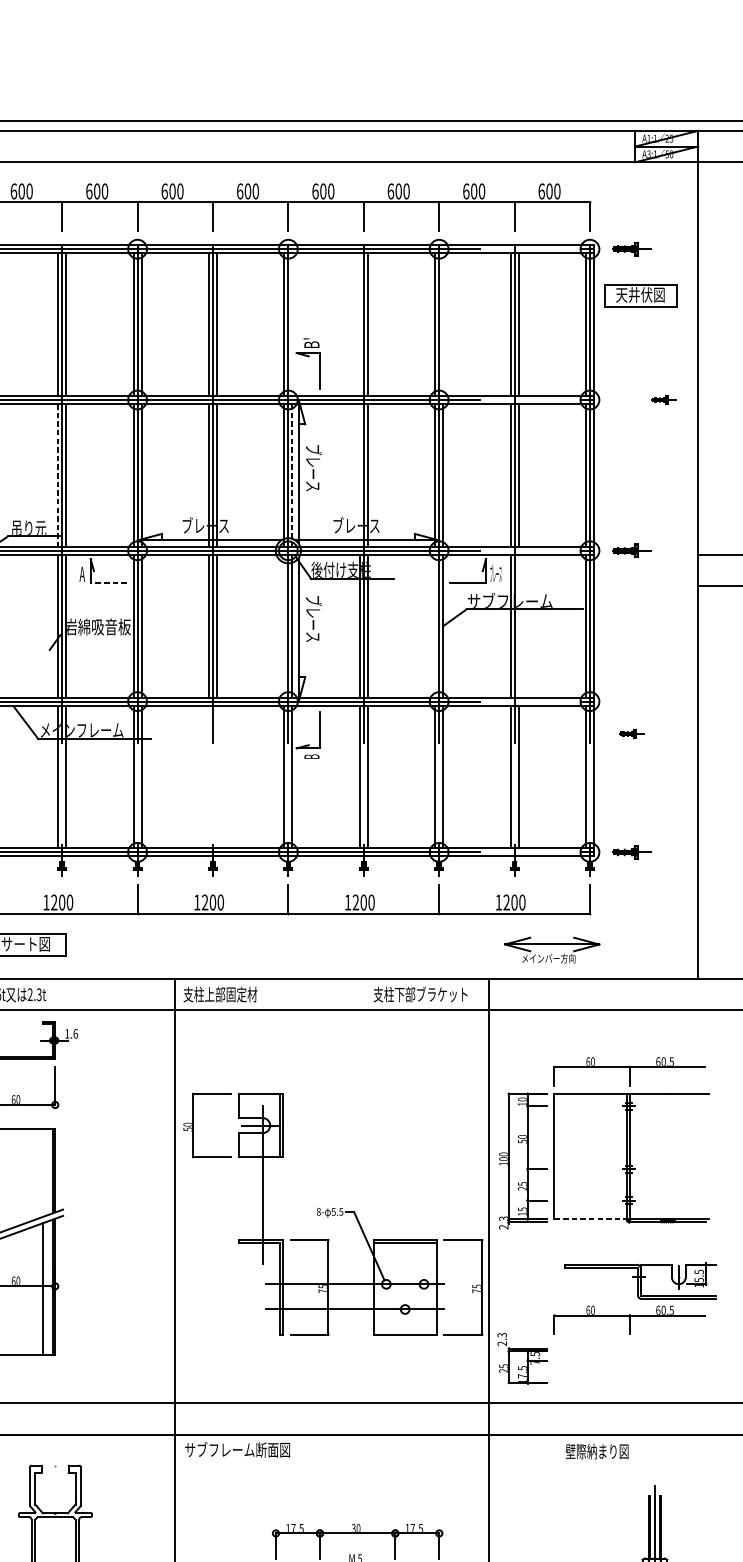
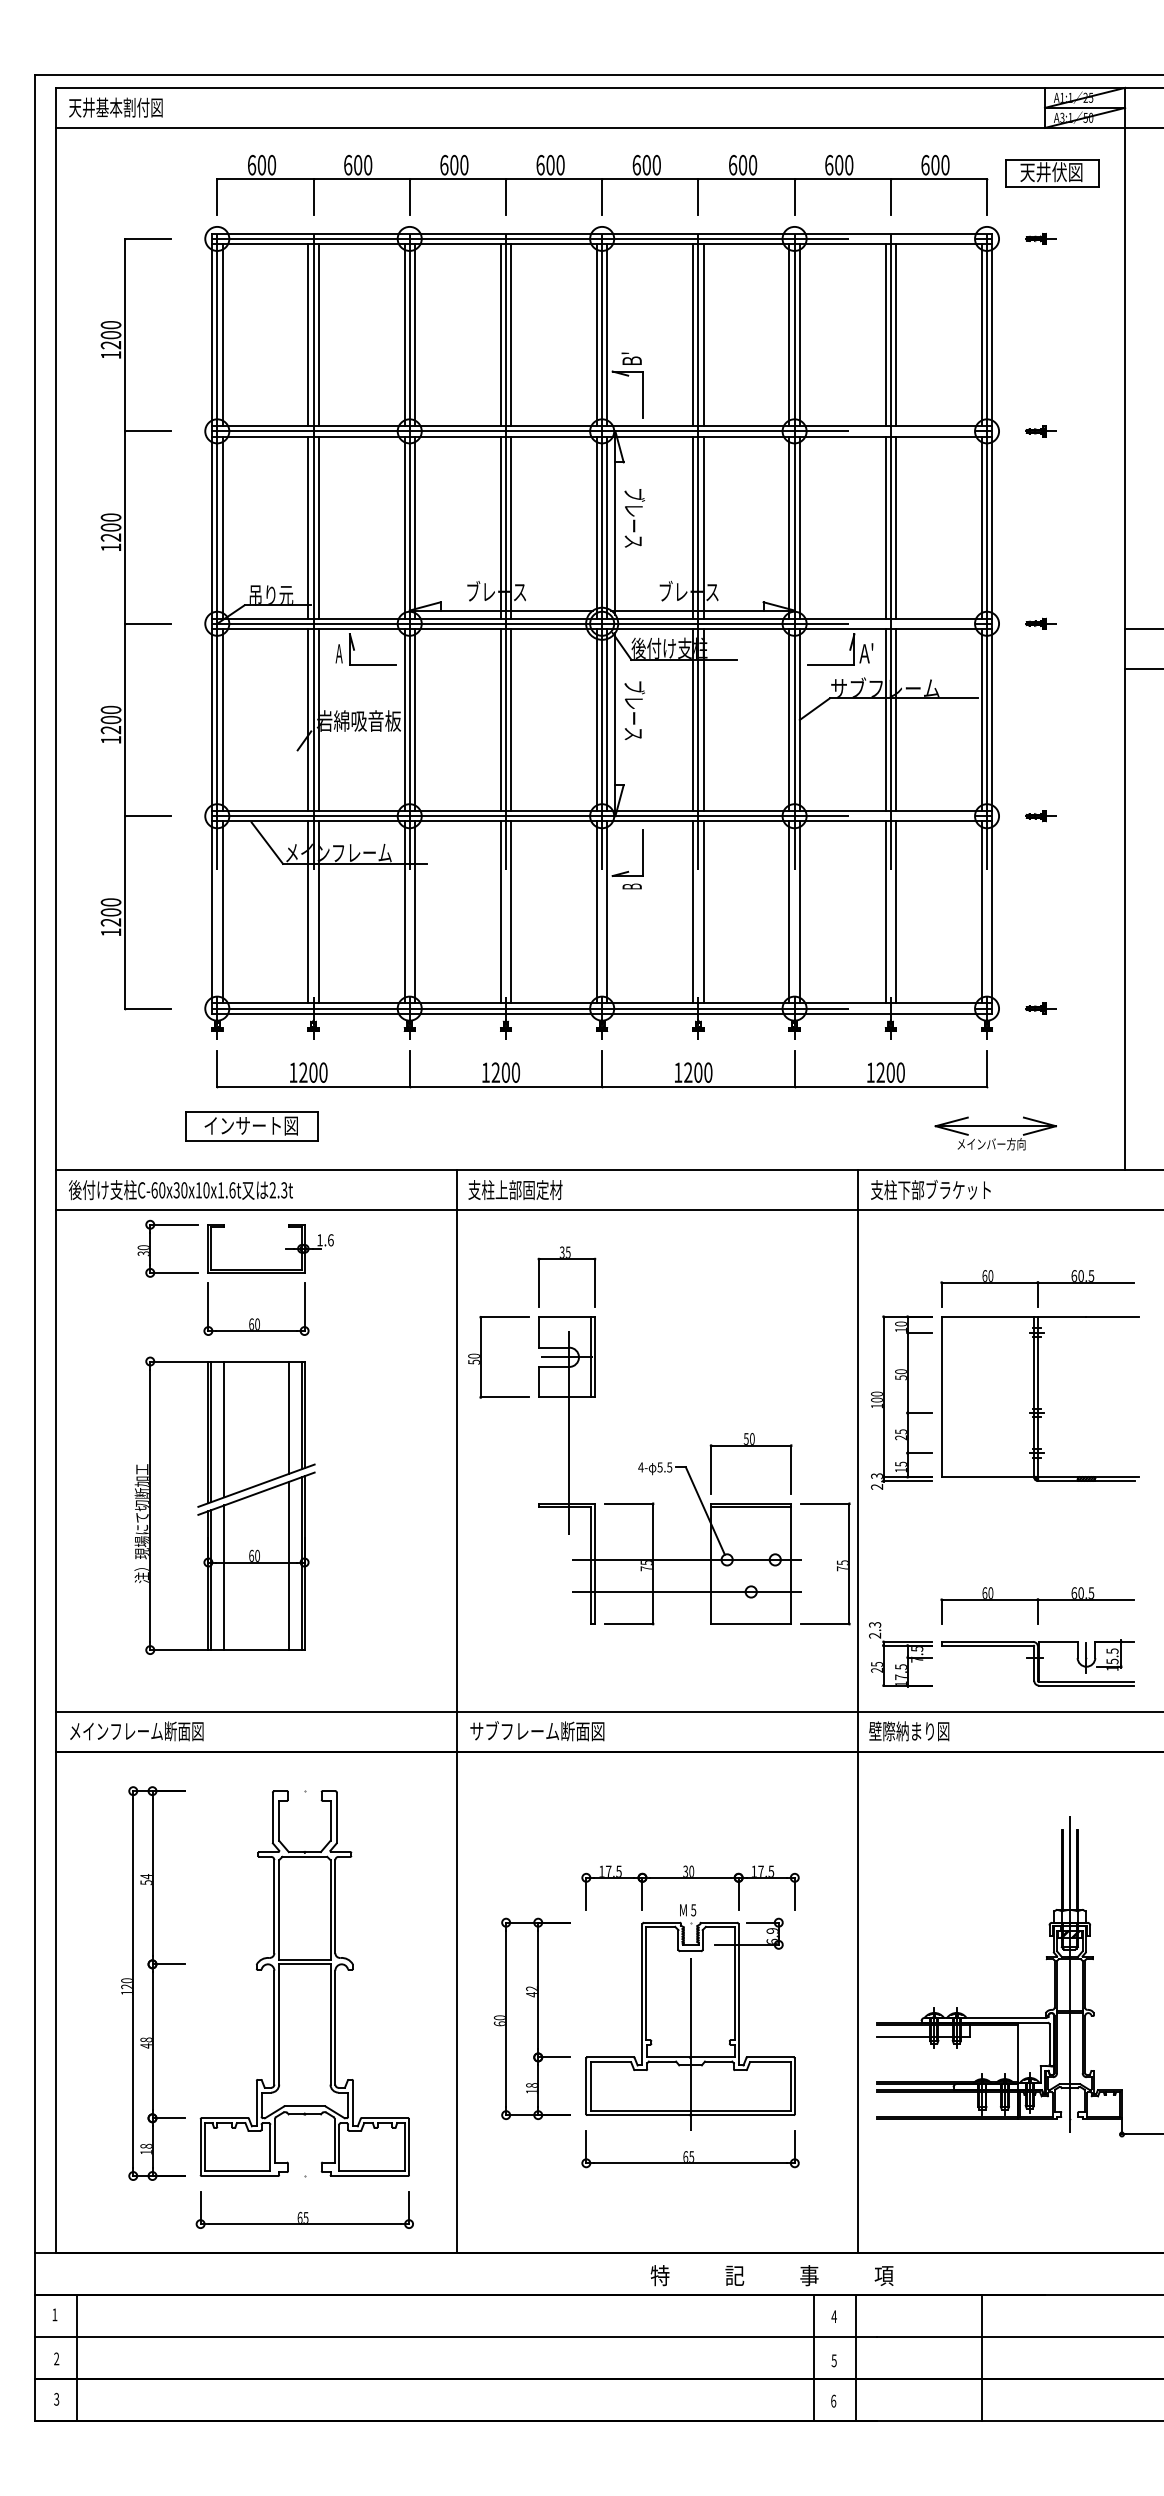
part: (631, 248) -> (1040, 238), size x0.62
part: (641, 295) -> (1052, 173), moved
line: (292, 324) -> (607, 335), added
line: (359, 324) -> (693, 335), added
line: (443, 324) -> (799, 335), added
part: (663, 400) -> (1040, 431), moved
line: (359, 475) -> (693, 527), added
line: (58, 476) -> (308, 528), dashed -> solid
line: (292, 476) -> (607, 528), dashed -> solid
part: (631, 550) -> (1040, 623), size x0.62
text: (495, 573) -> (866, 652), ブレース -> A'
line: (108, 582) -> (372, 664), dashed -> solid
line: (283, 626) -> (596, 720), added
line: (435, 626) -> (789, 720), added
line: (519, 626) -> (896, 720), added
part: (631, 733) -> (1040, 816), moved
line: (208, 777) -> (500, 912), added
line: (217, 777) -> (511, 912), added
part: (631, 852) -> (1040, 1008), size x0.62
part: (551, 950) -> (995, 1133), moved
text: (420, 994) -> (930, 1189), moved
part: (260, 1048) -> (566, 1259), added
line: (42, 1172) -> (288, 1417), added
part: (404, 1195) -> (750, 1446), added
text: (318, 1211) -> (640, 1467), 8- -> 4-
line: (591, 1219) -> (988, 1477), dashed -> solid
part: (640, 1280) -> (1037, 1662), moved
text: (237, 1450) -> (537, 1731), moved
text: (597, 1451) -> (909, 1731), moved

